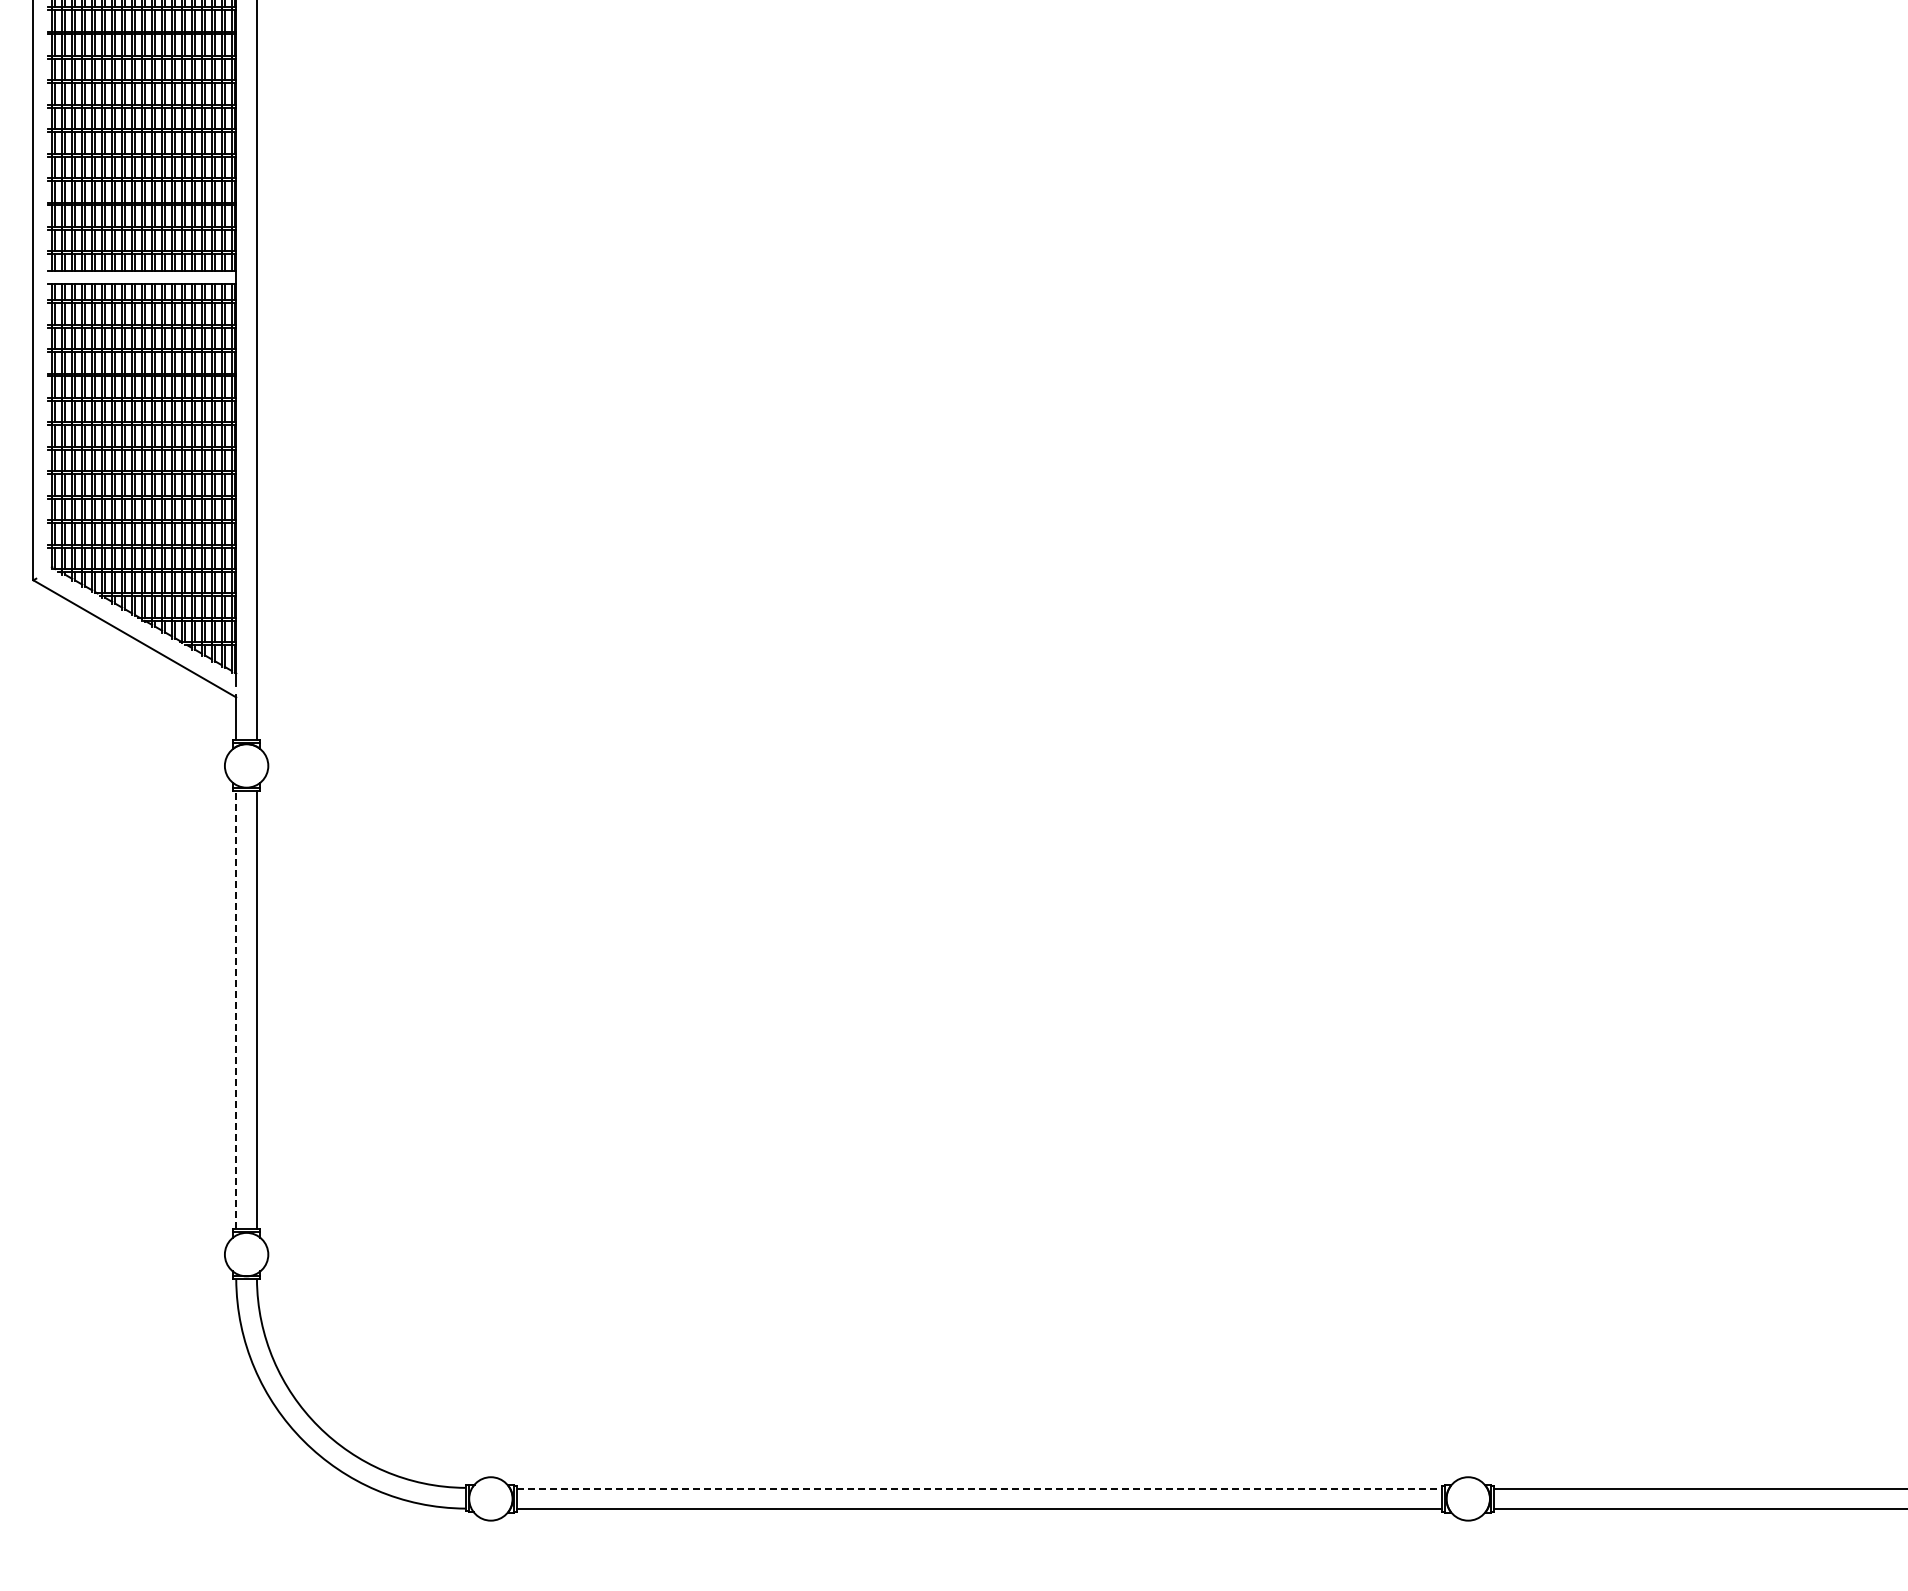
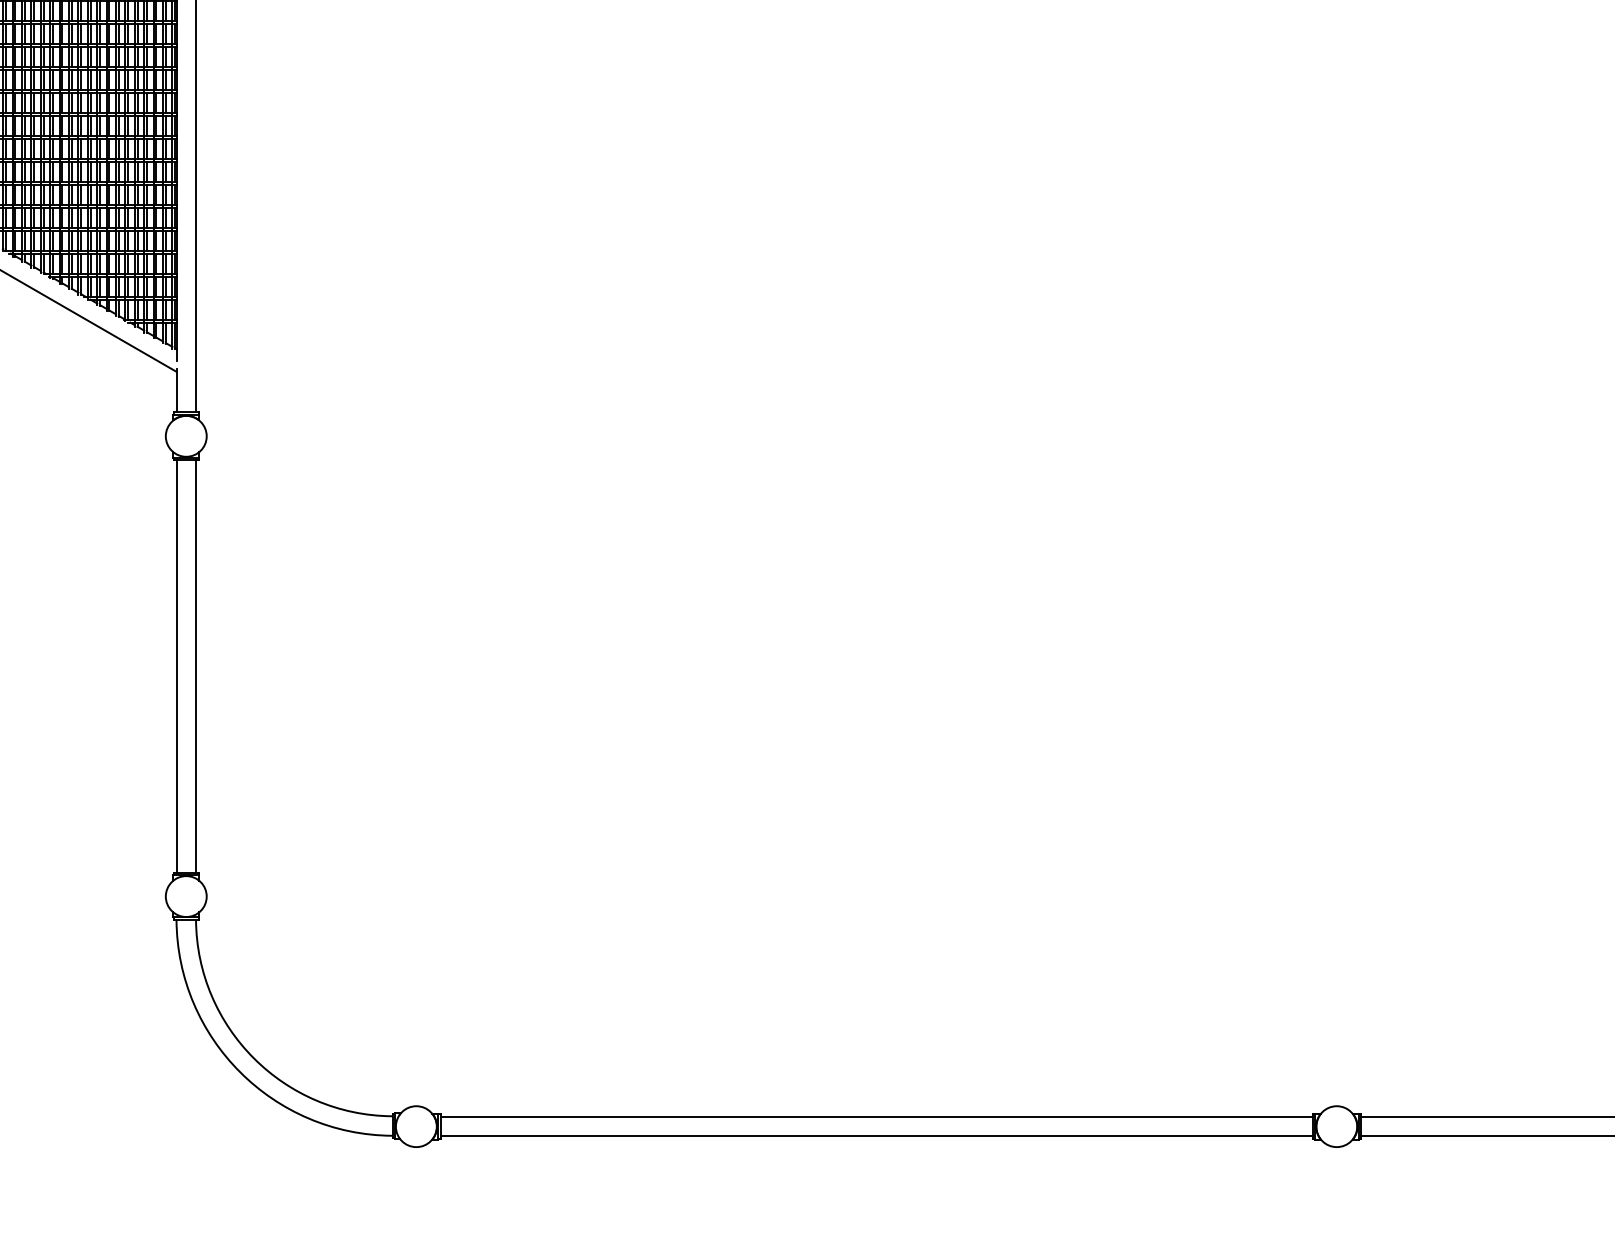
line: (236, 1010) -> (176, 666), dashed -> solid
line: (979, 1488) -> (876, 1116), dashed -> solid

